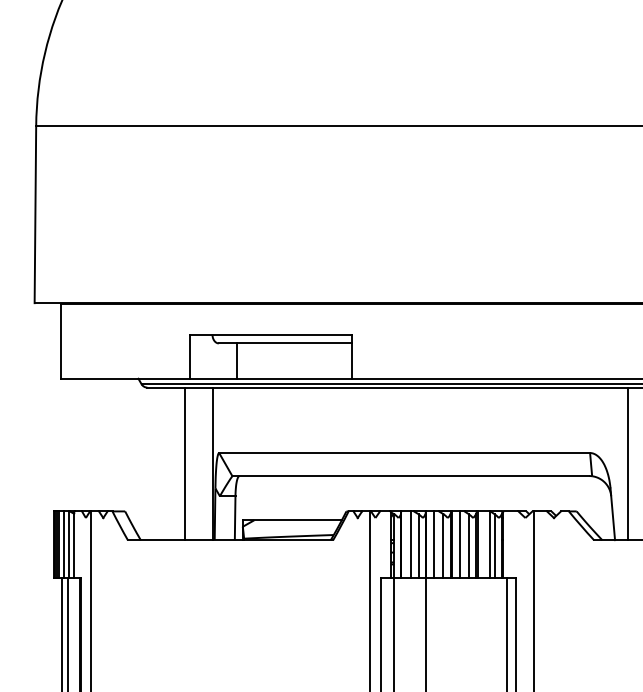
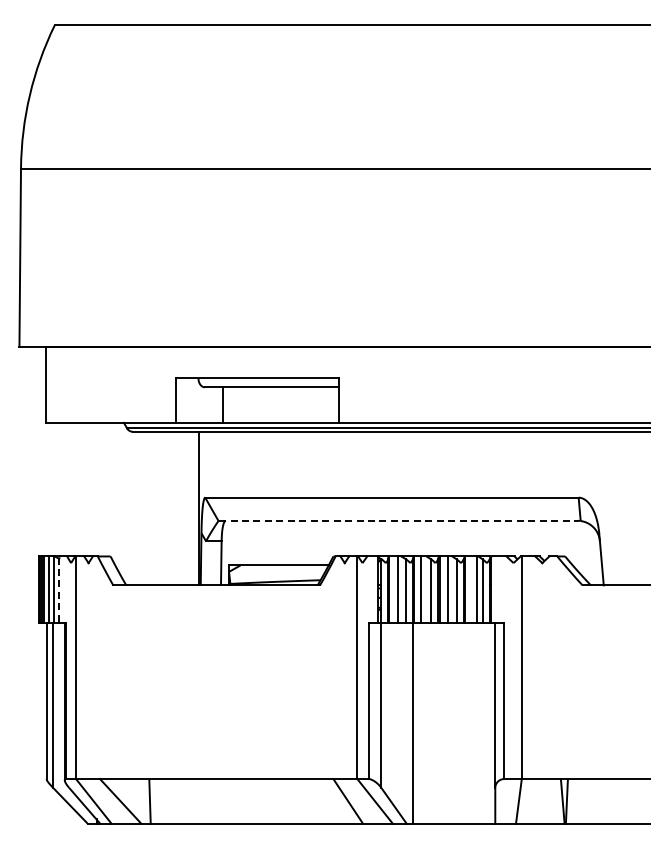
line: (184, 463) -> (170, 508), removed
line: (628, 463) -> (617, 508), removed
line: (411, 475) -> (398, 520), solid -> dashed
line: (74, 545) -> (59, 590), solid -> dashed

